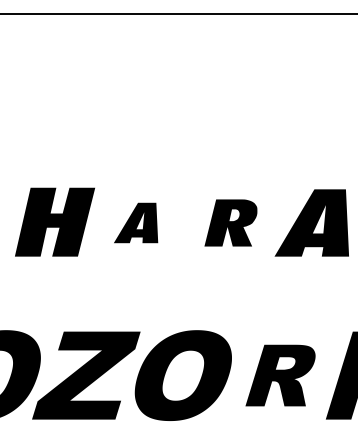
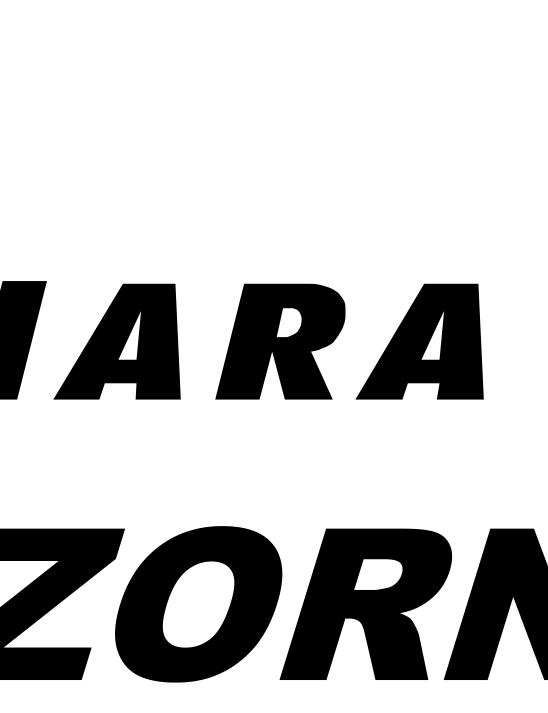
part: (135, 222) -> (116, 340), size x1.67
part: (230, 222) -> (279, 340), size x1.43
part: (280, 375) -> (365, 604), size x1.43

